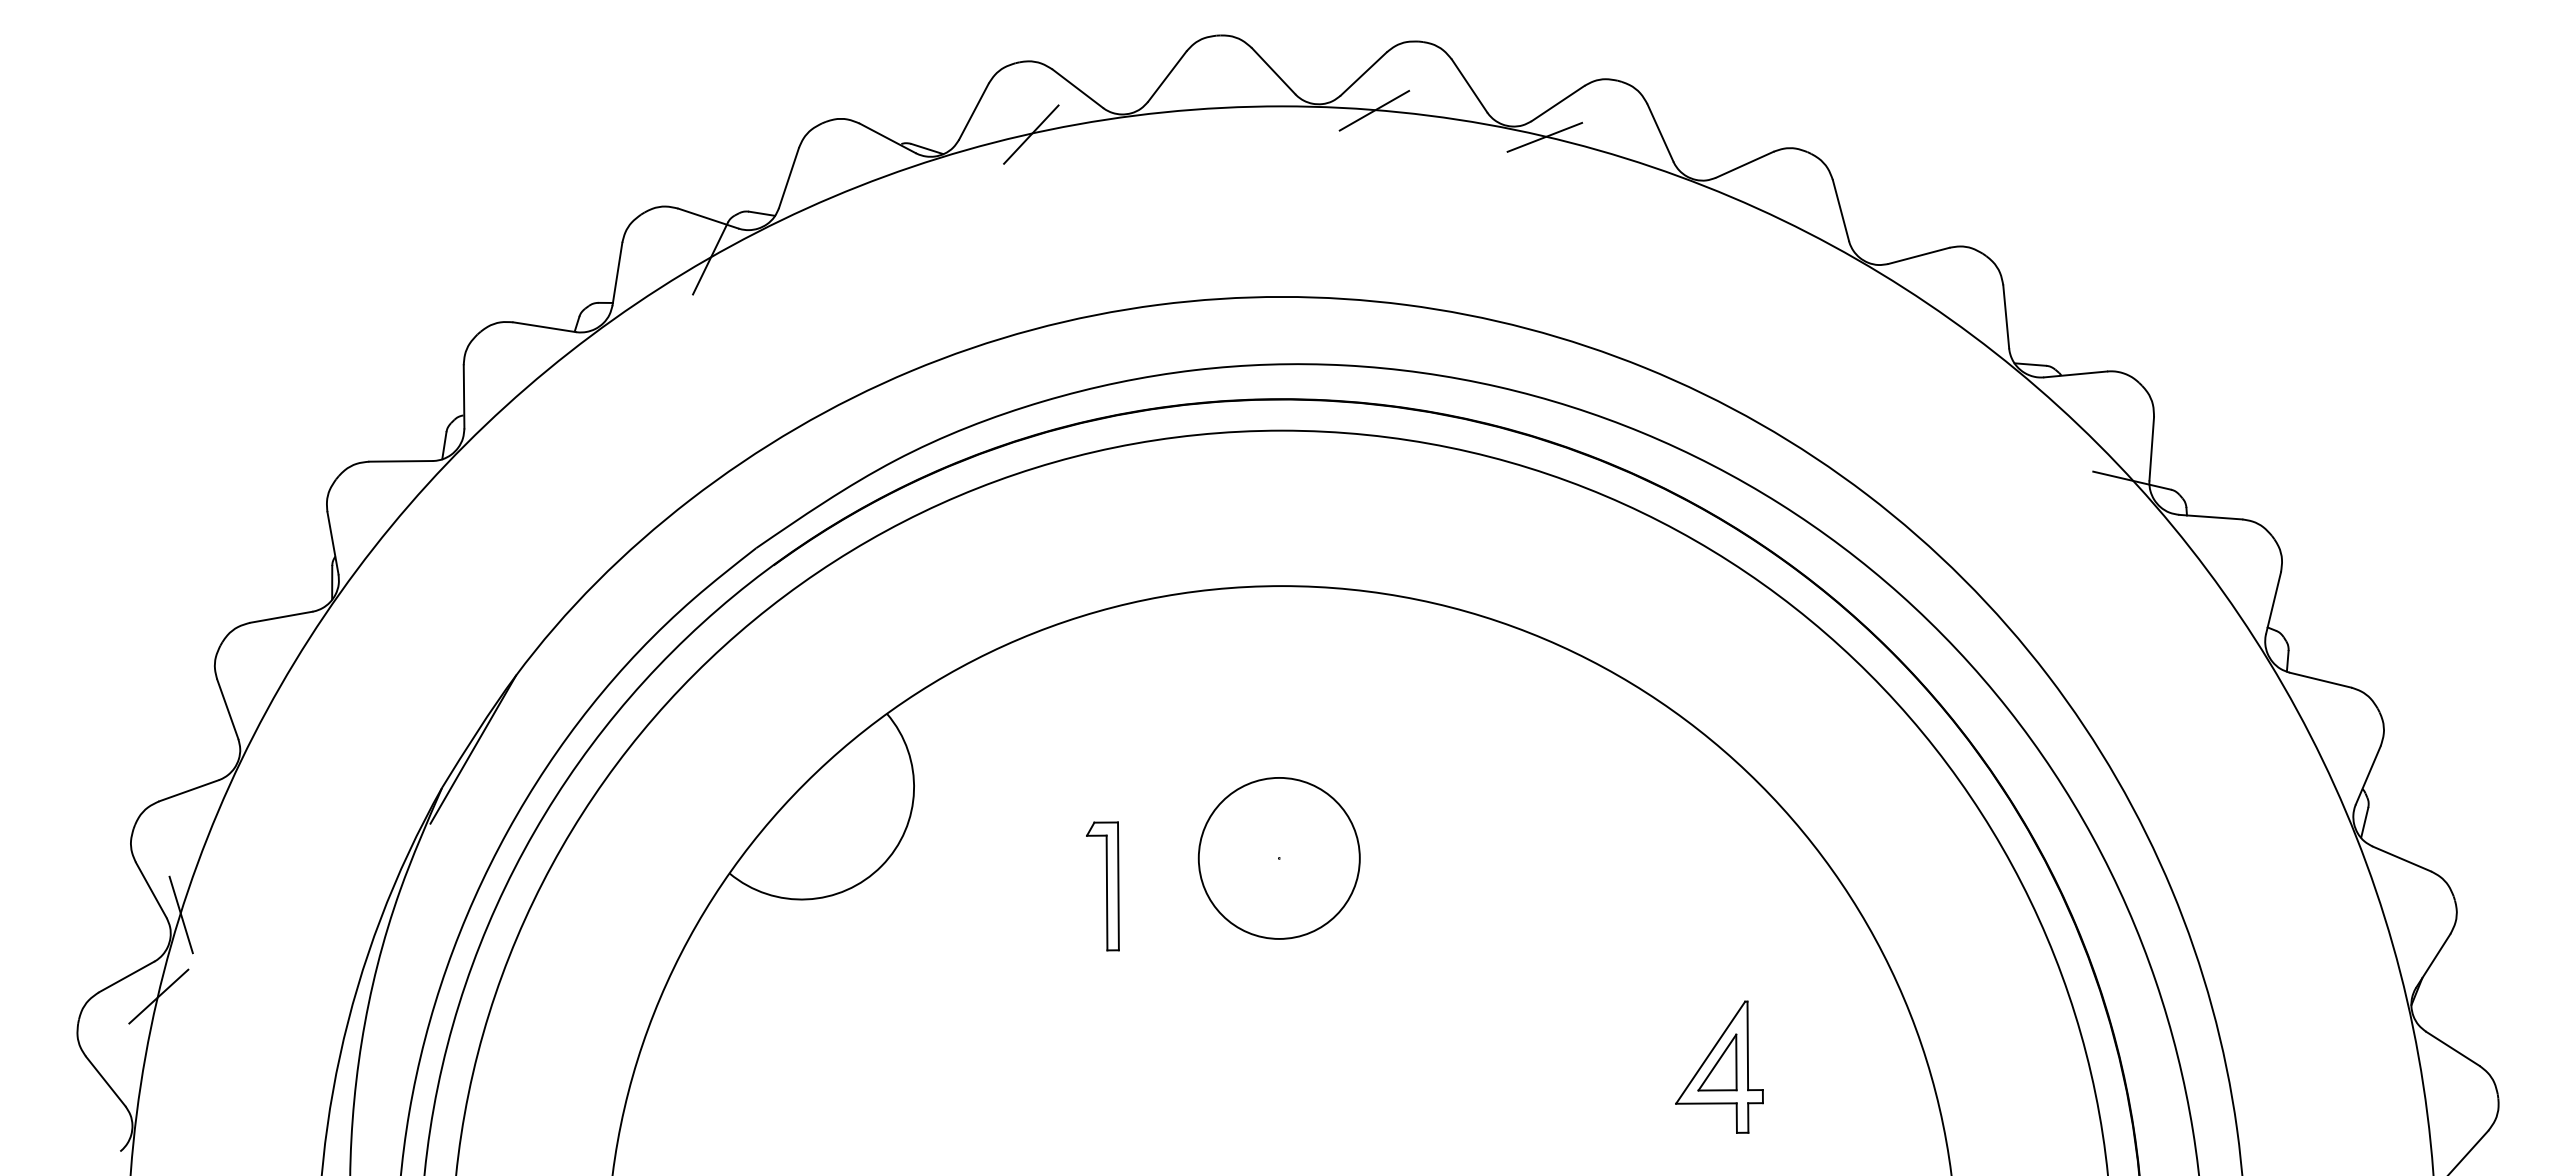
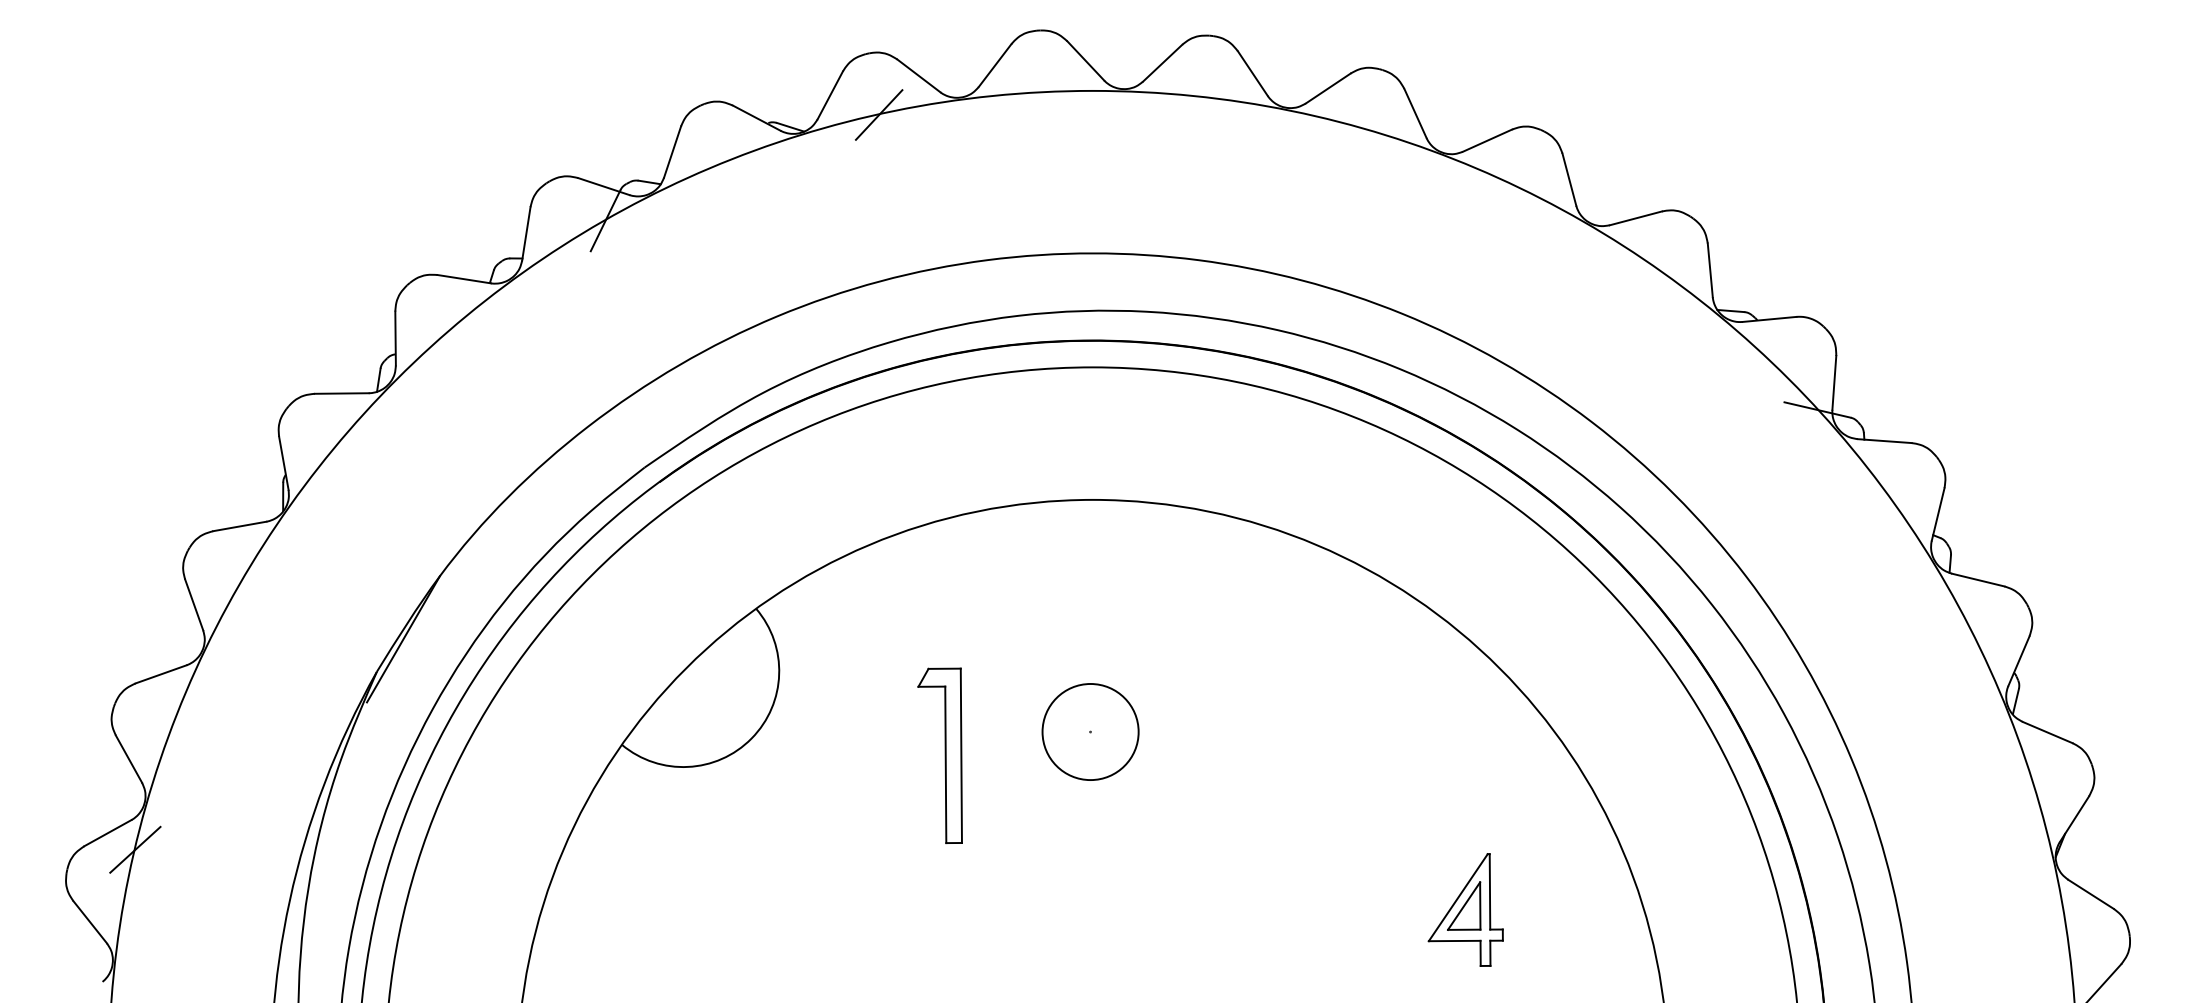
line: (1374, 110) -> (1171, 94), removed
line: (1544, 136) -> (1316, 116), removed
circle: (1278, 857) -> (1089, 731), size x0.7
part: (1102, 886) -> (939, 755), size x1.6
line: (180, 914) -> (153, 779), removed

